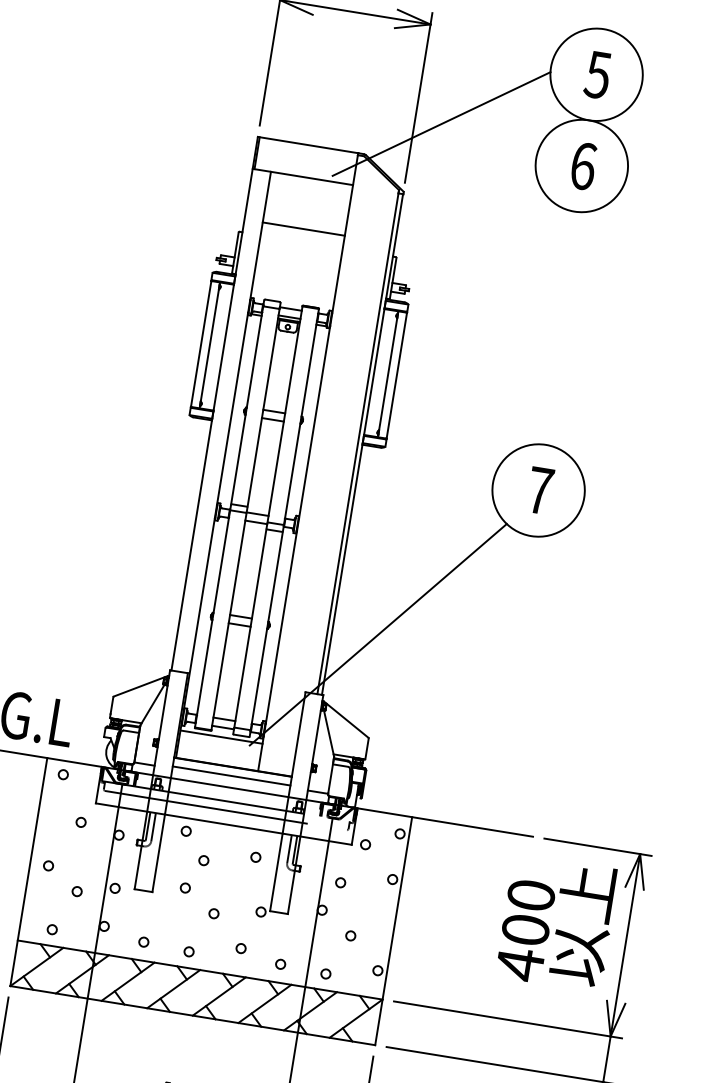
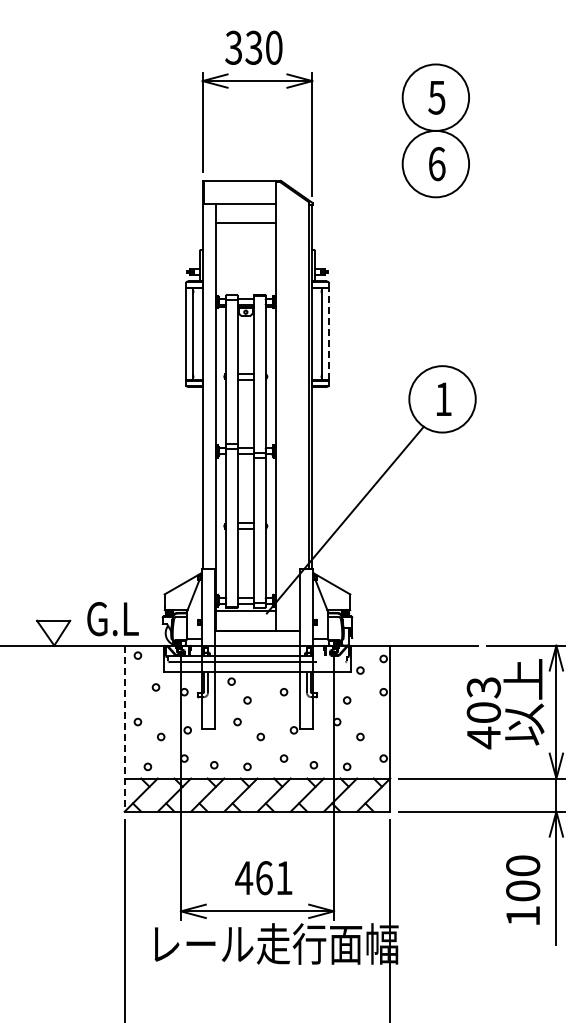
line: (441, 124) -> (331, 150), removed
line: (303, 228) -> (245, 222), moved
line: (396, 376) -> (328, 334), solid -> dashed
text: (540, 489) -> (443, 398), 7 -> 1
line: (231, 776) -> (257, 637), removed
line: (28, 873) -> (124, 729), solid -> dashed
text: (530, 895) -> (483, 687), 400 -> 403

